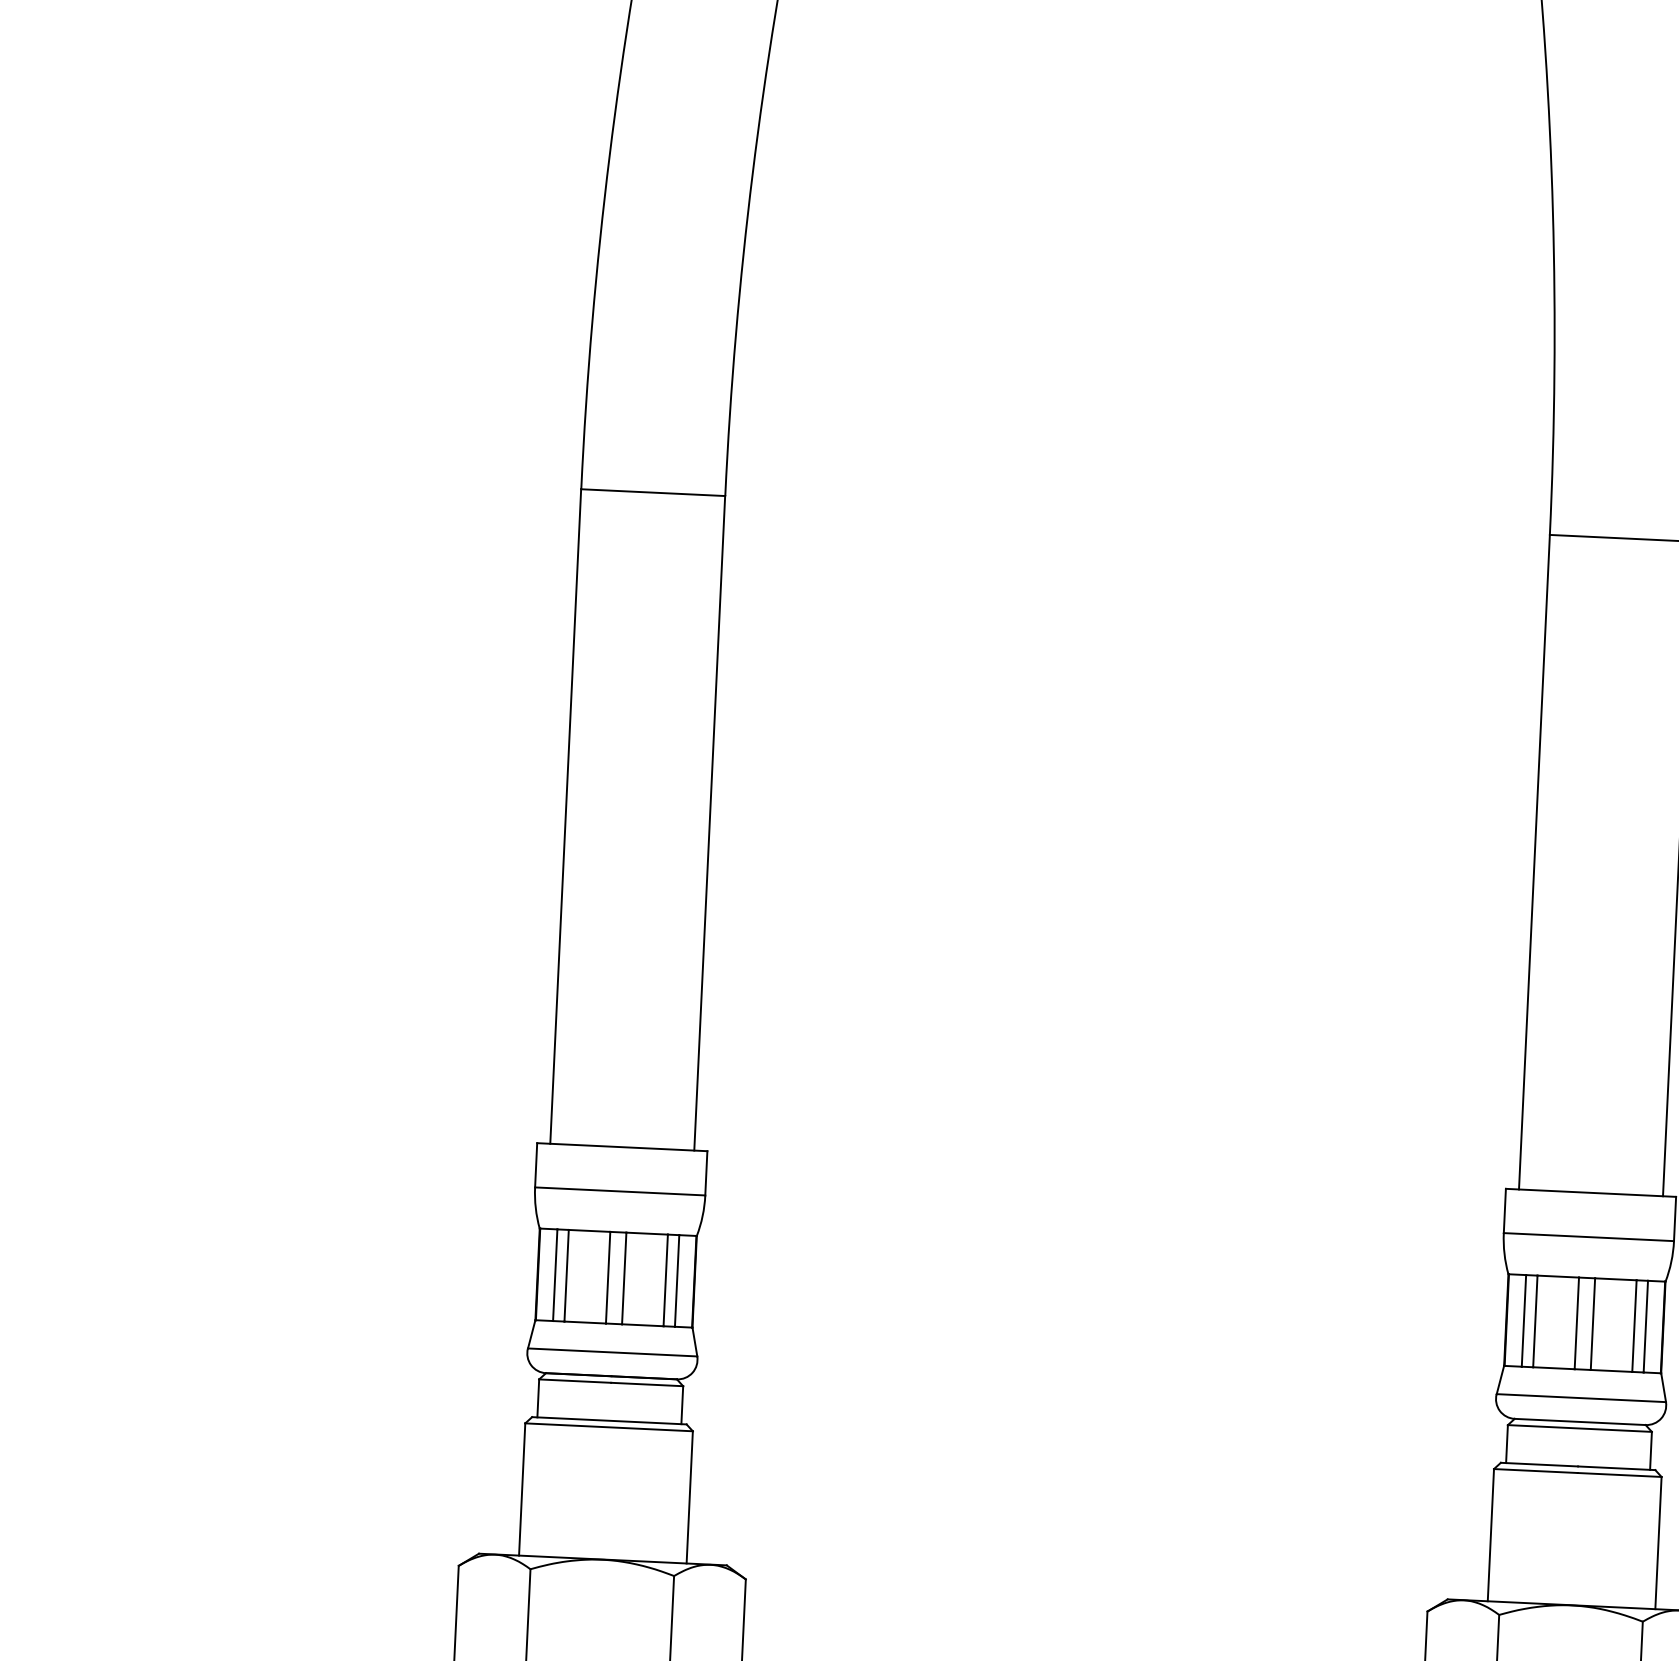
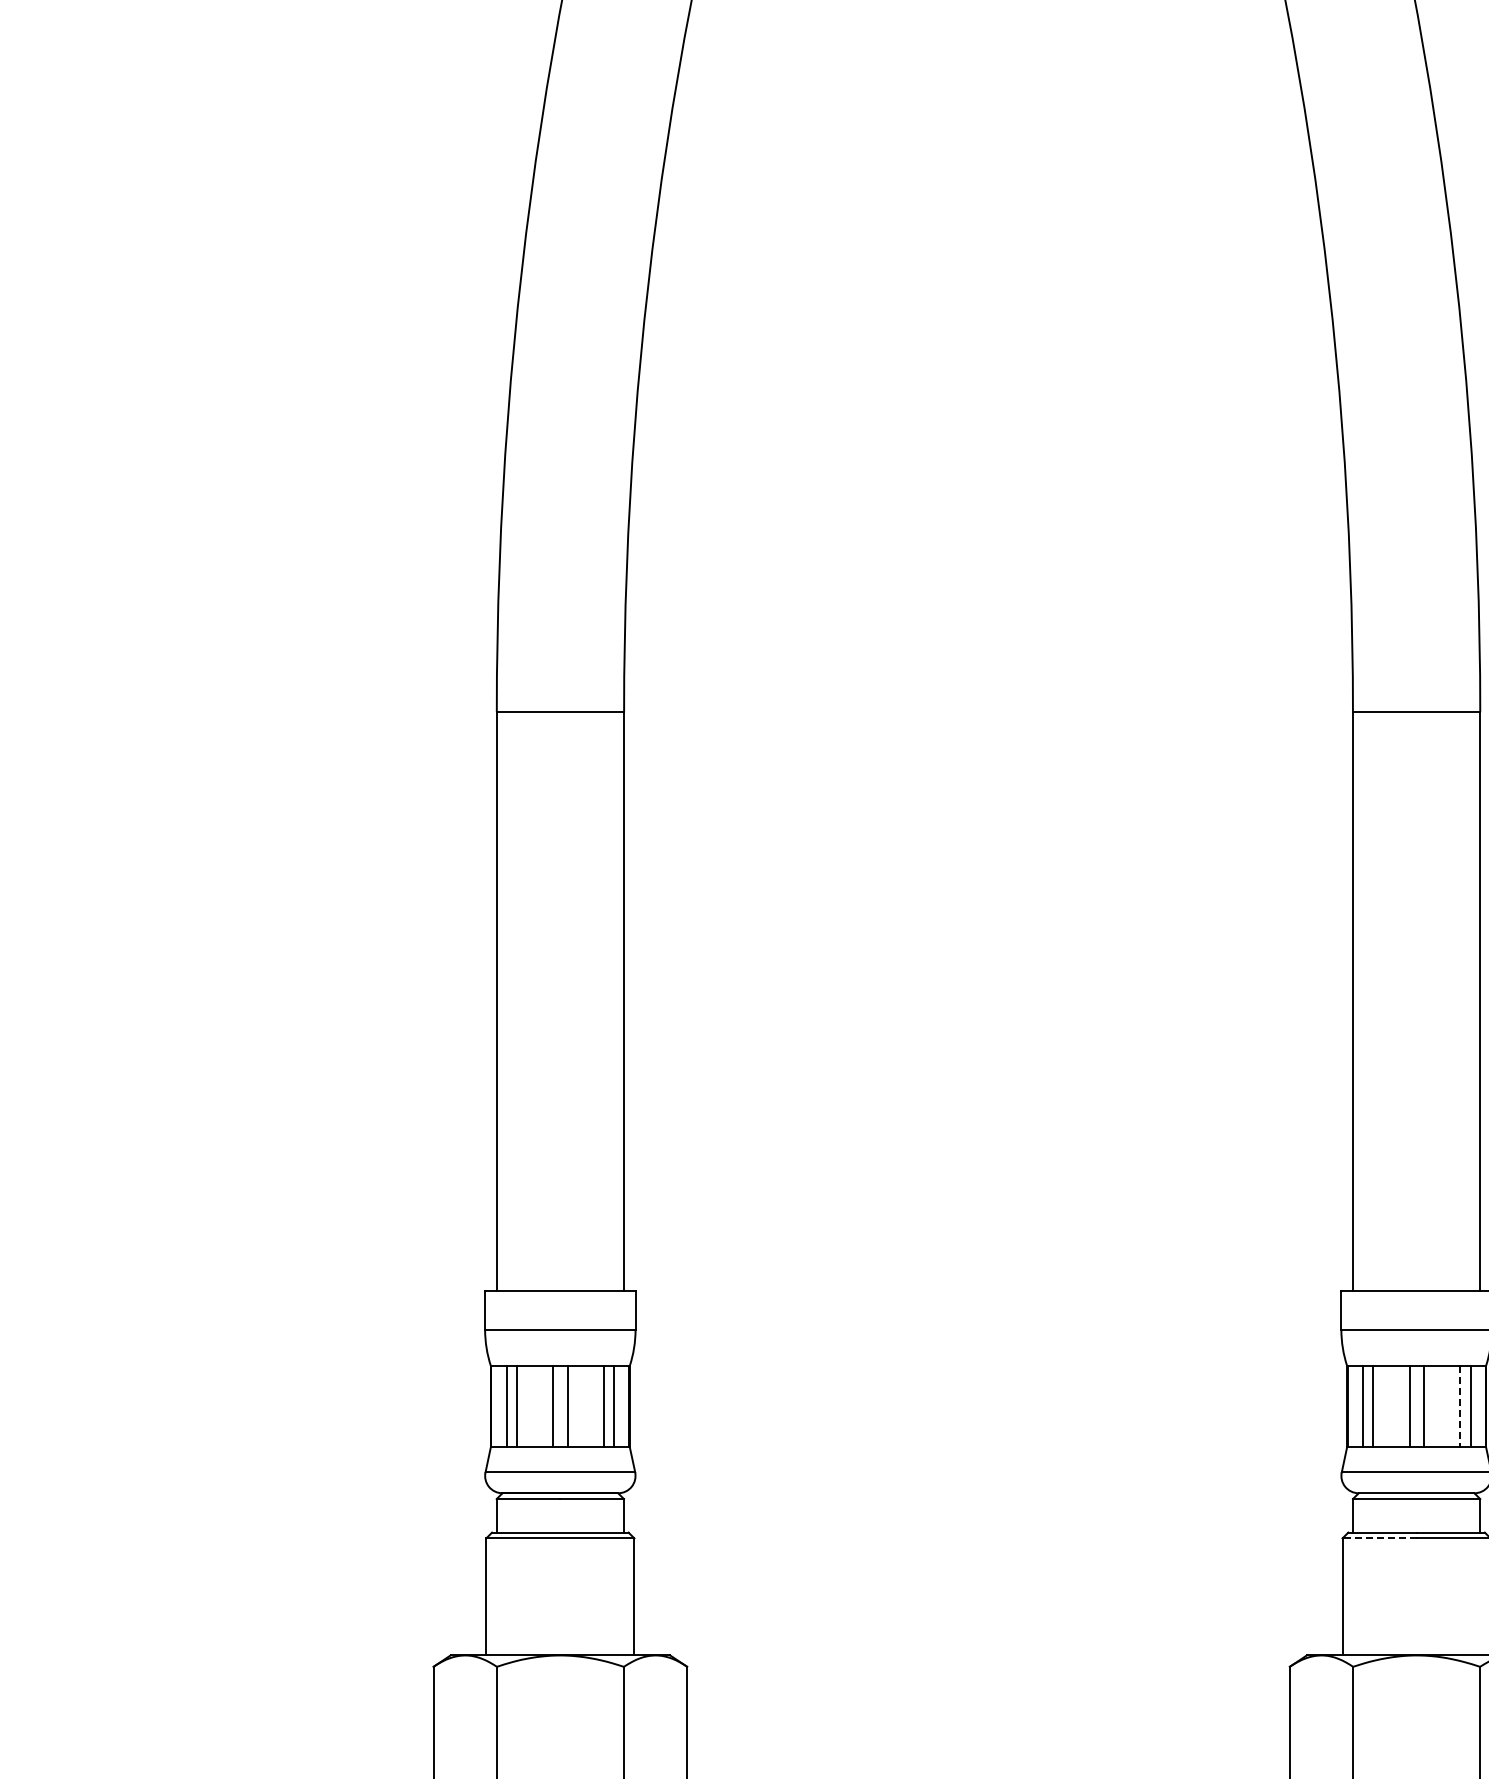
line: (1634, 1326) -> (1460, 1406), solid -> dashed
line: (1535, 1471) -> (1379, 1538), solid -> dashed

